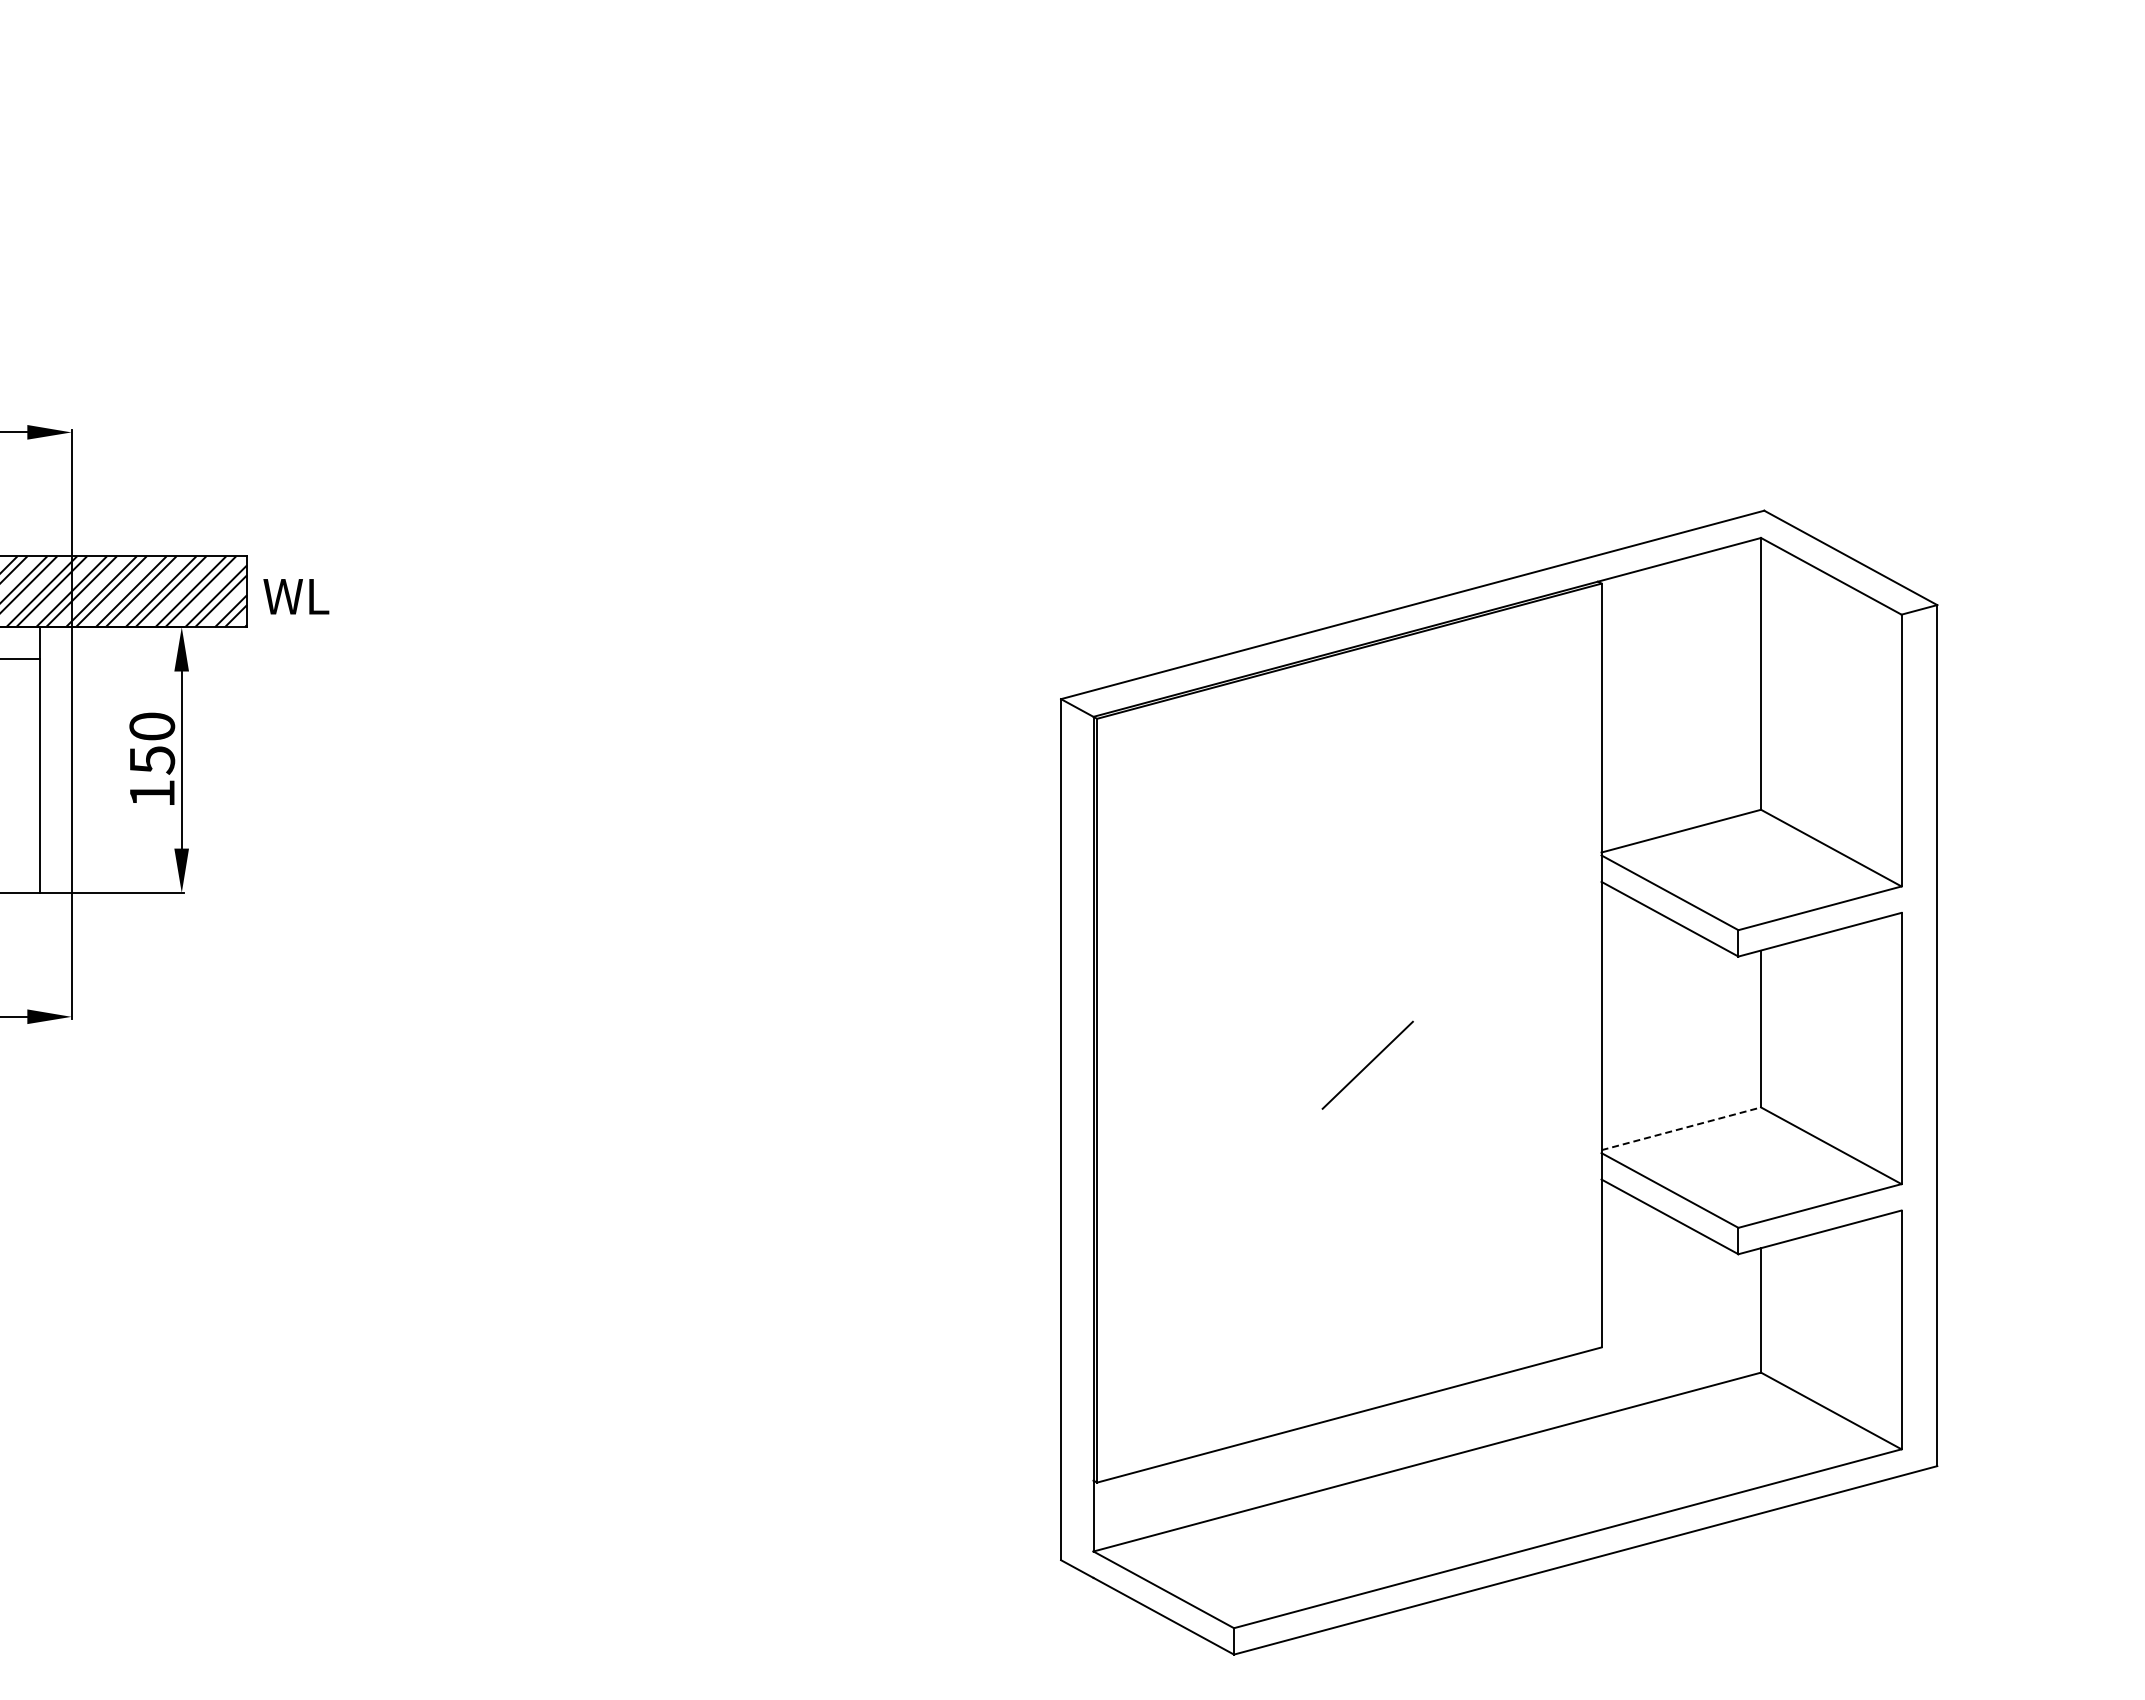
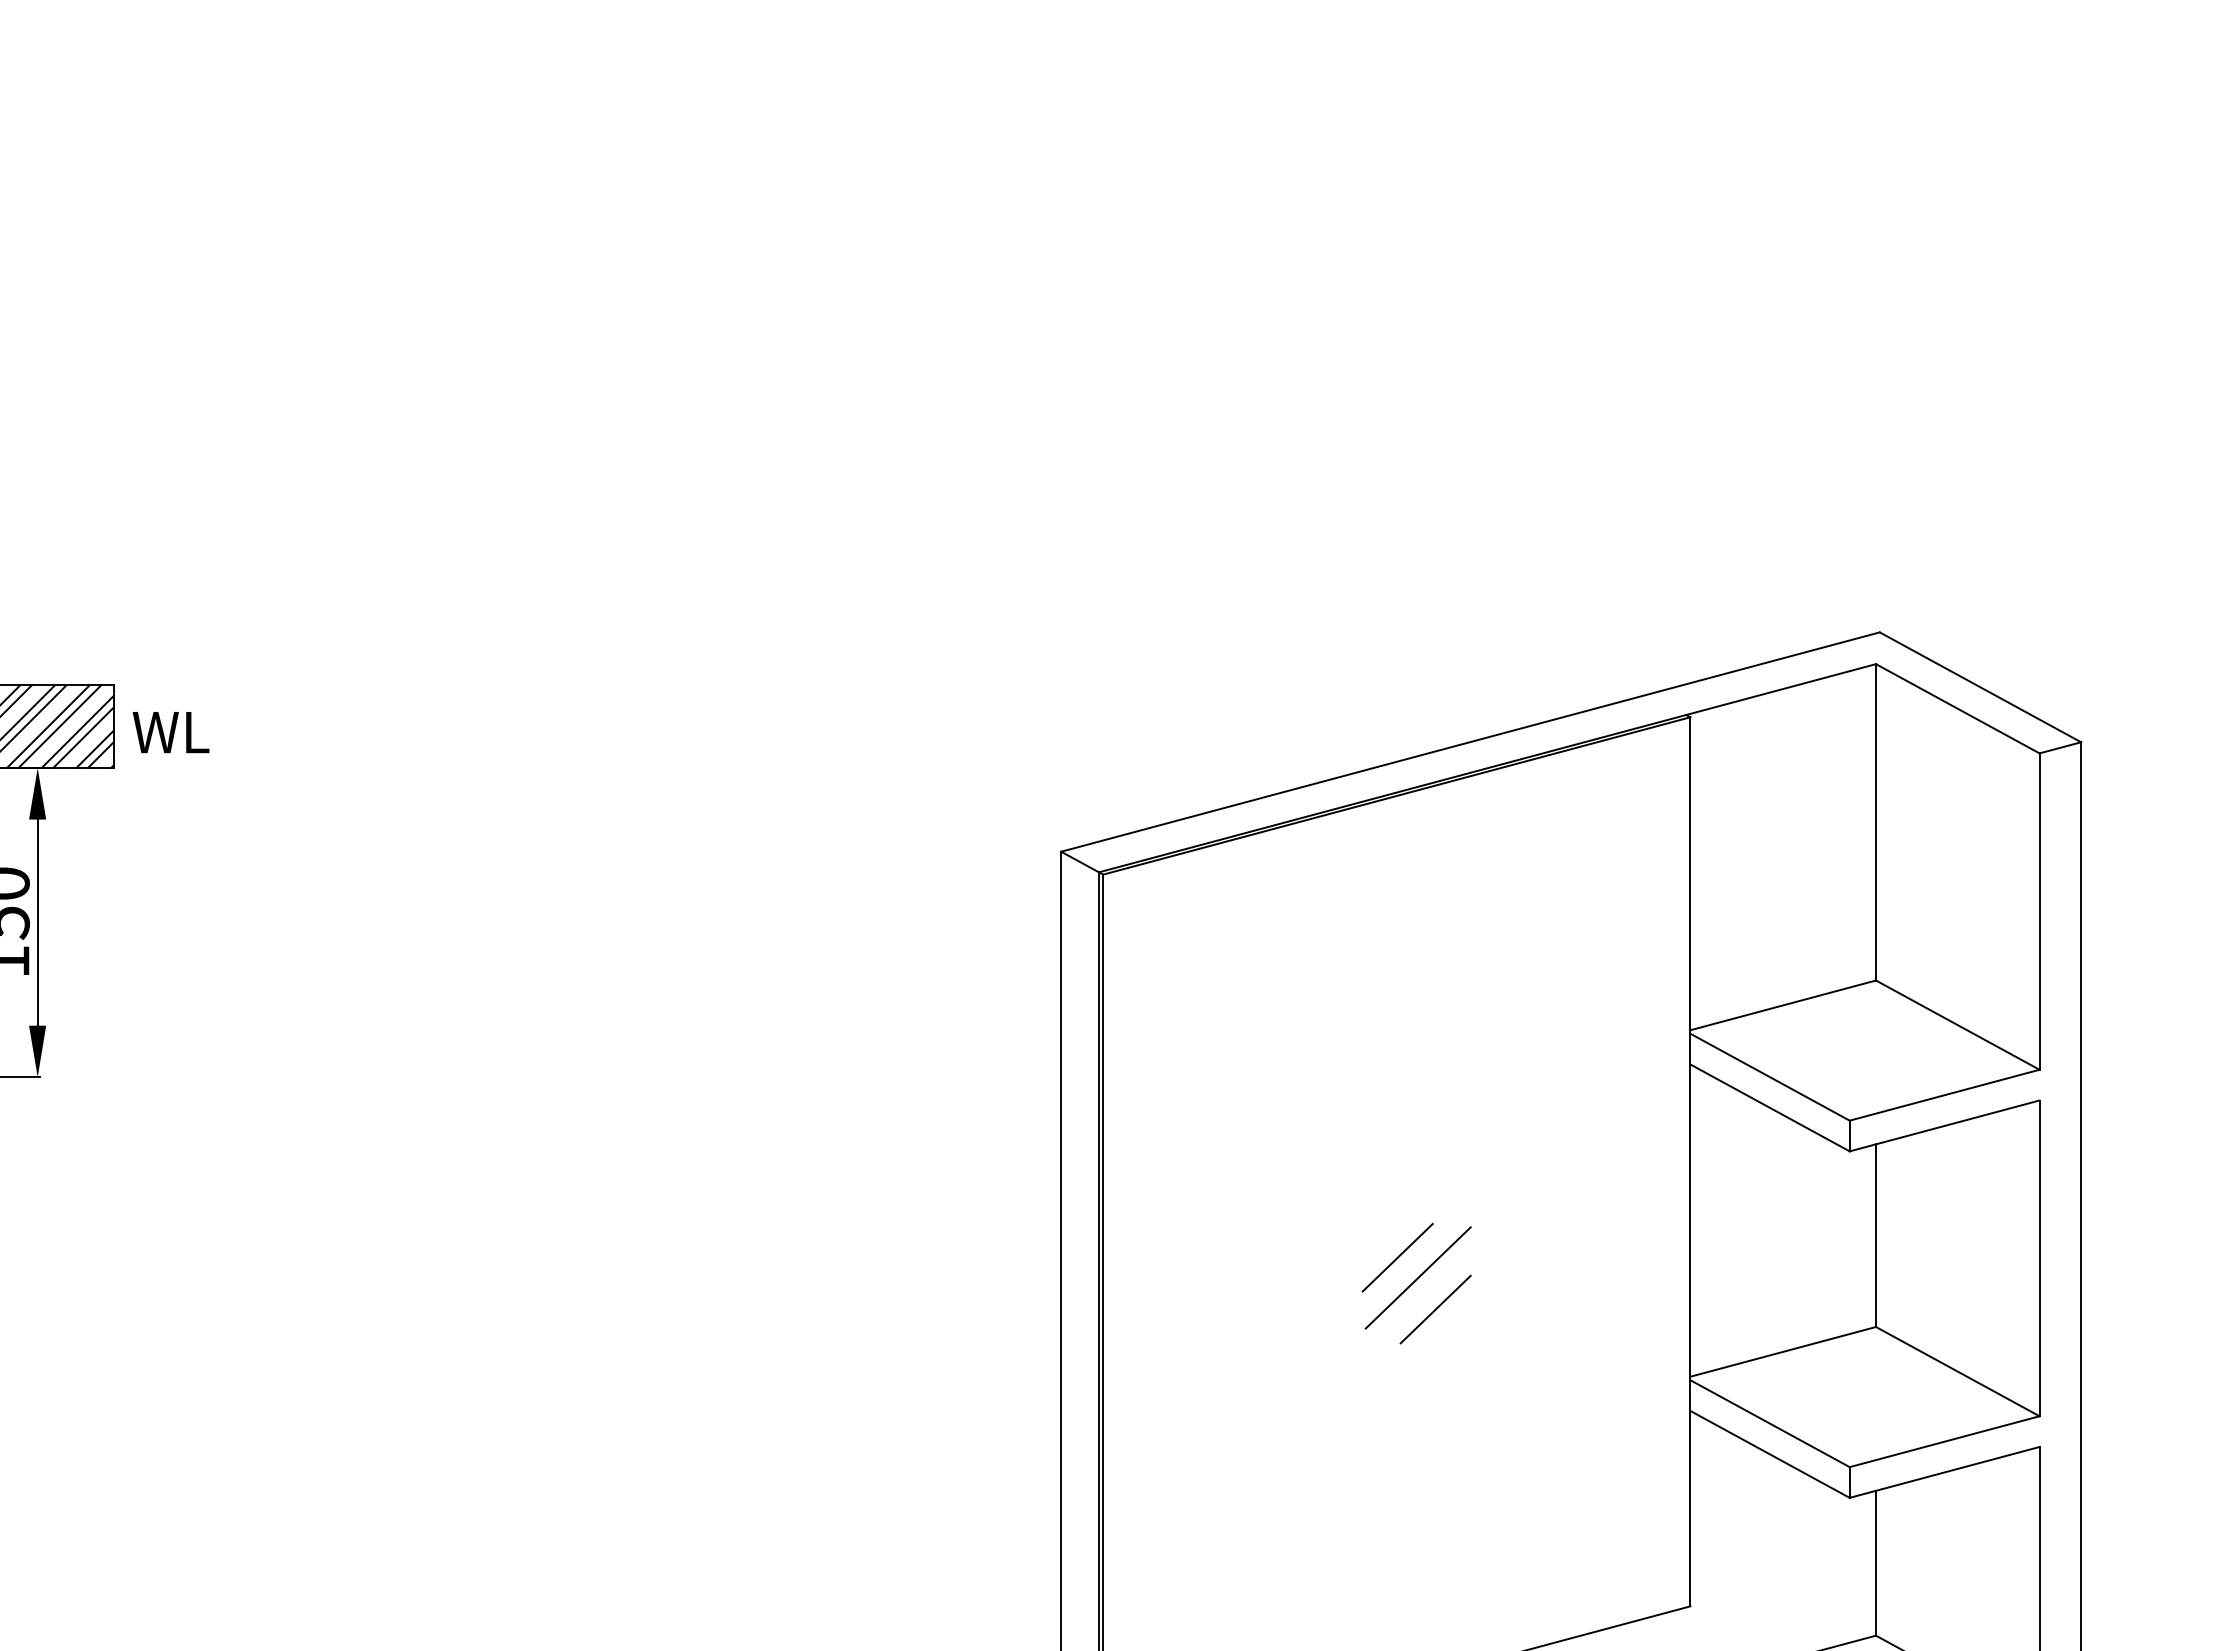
line: (1350, 1047) -> (1398, 1257), added
line: (1382, 1092) -> (1435, 1309), added
line: (1681, 1128) -> (1783, 1351), dashed -> solid

